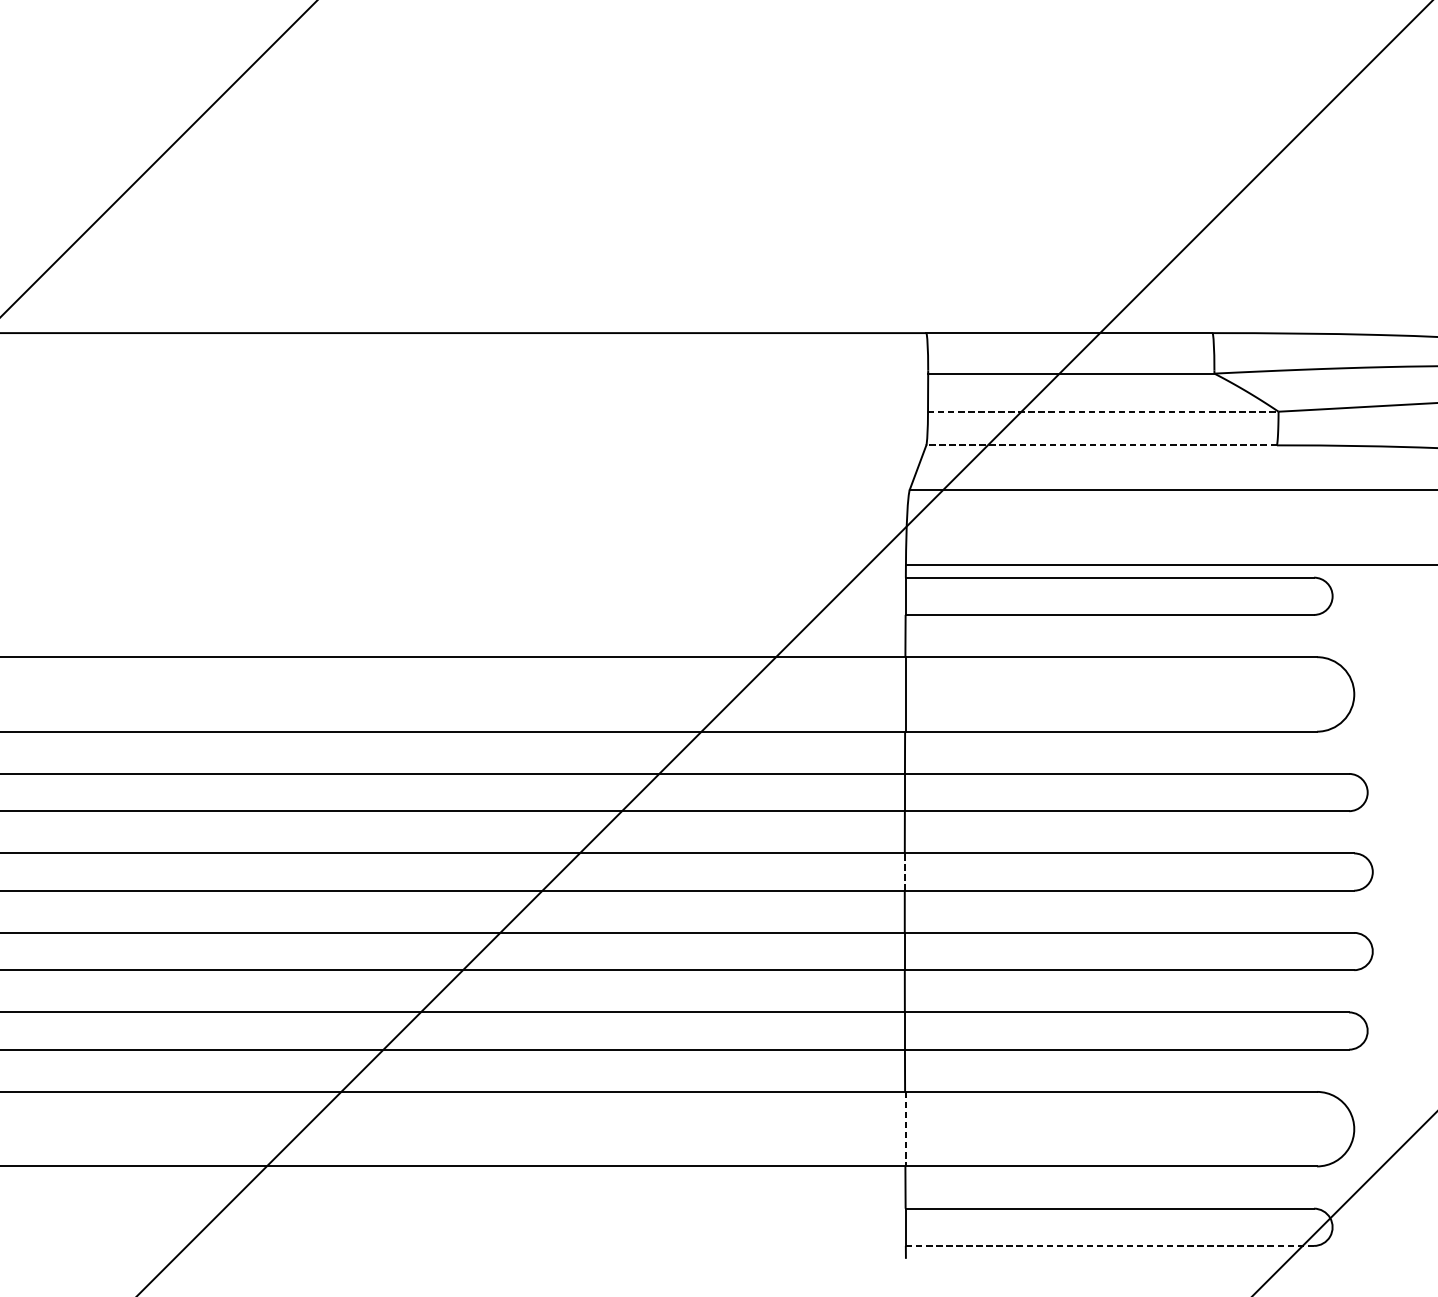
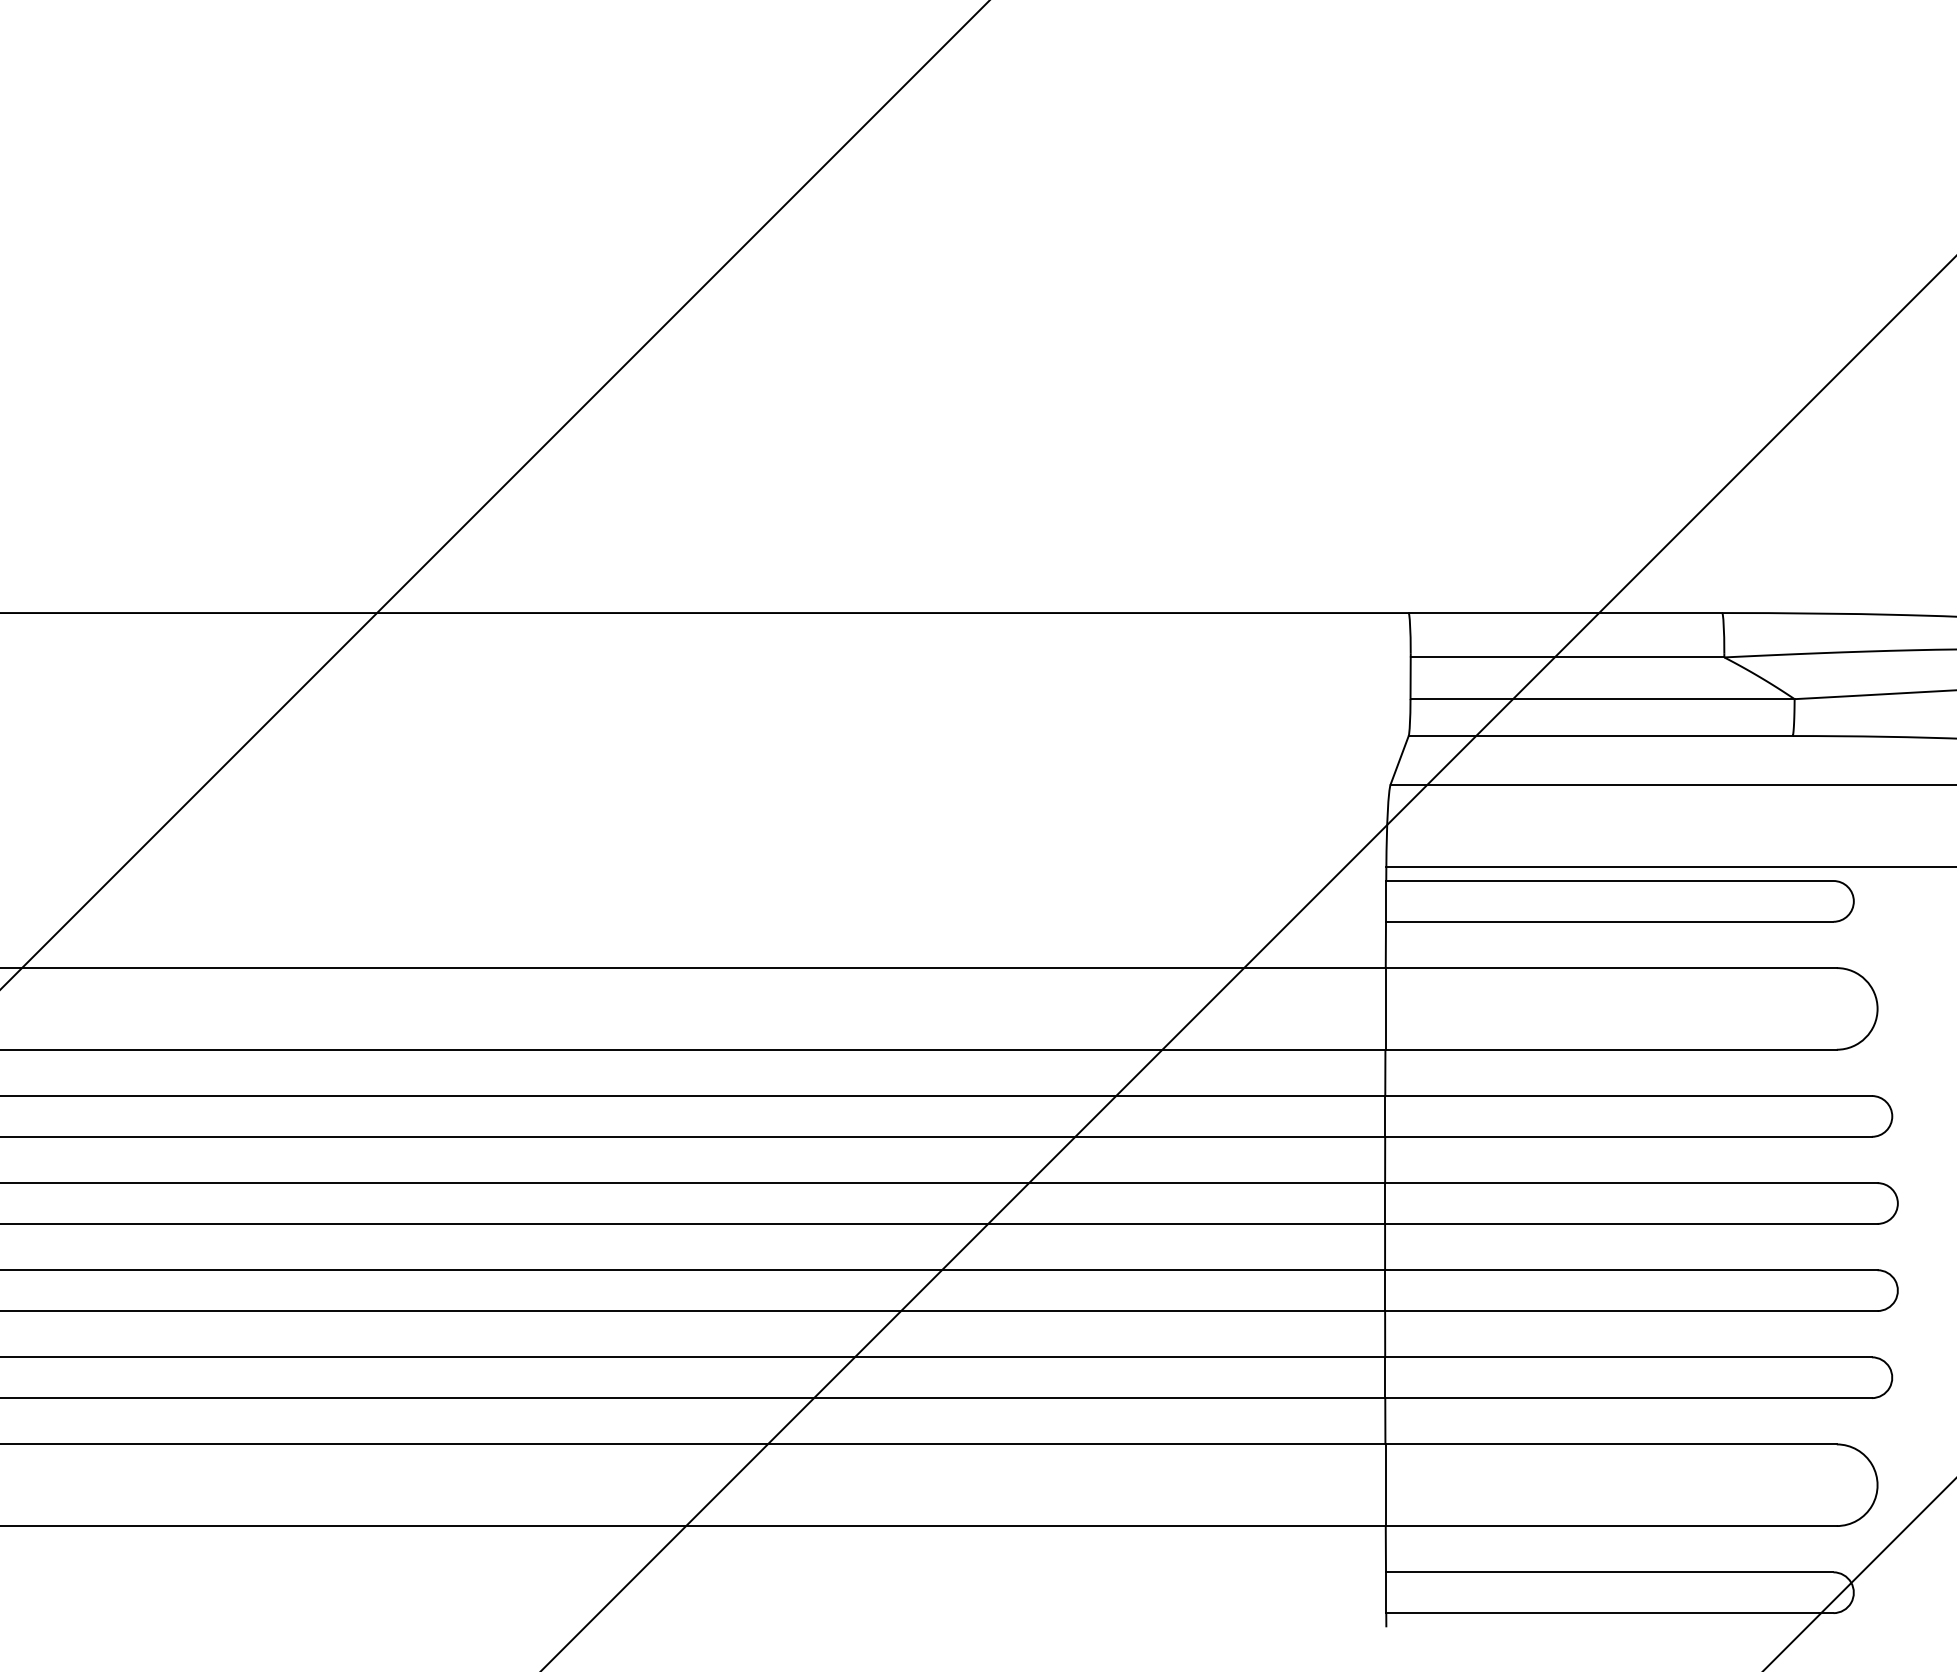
line: (1104, 412) -> (1603, 699), dashed -> solid
line: (1101, 445) -> (1600, 736), dashed -> solid
line: (905, 872) -> (1385, 1203), dashed -> solid
line: (905, 1129) -> (1385, 1485), dashed -> solid
line: (1109, 1246) -> (1609, 1613), dashed -> solid

